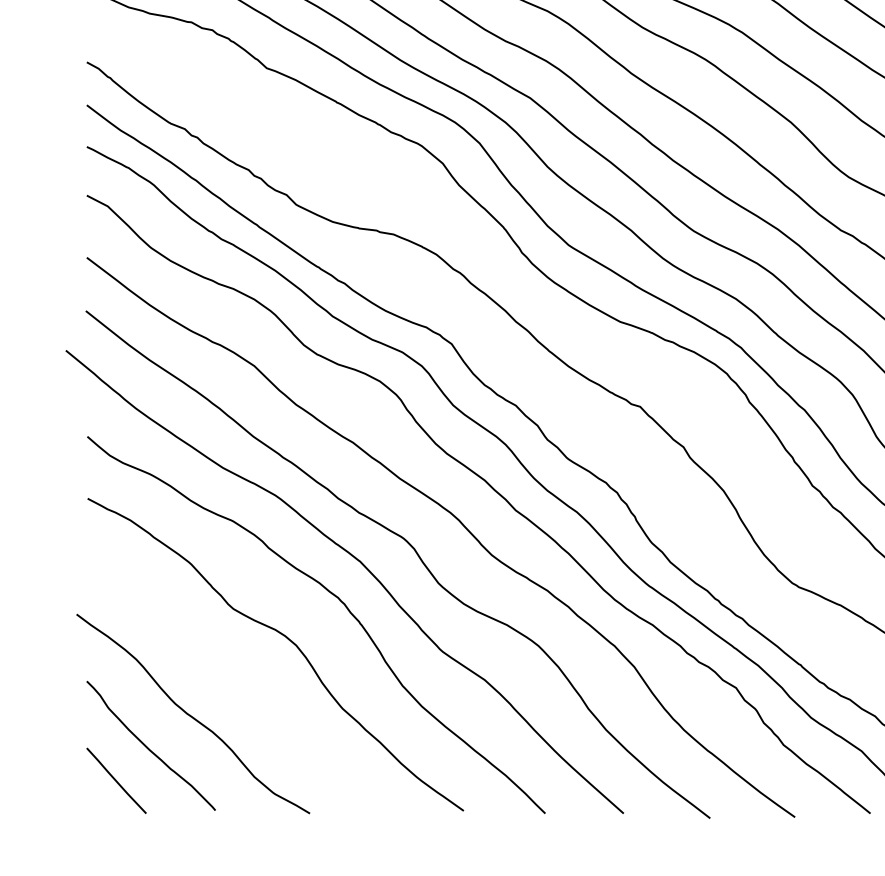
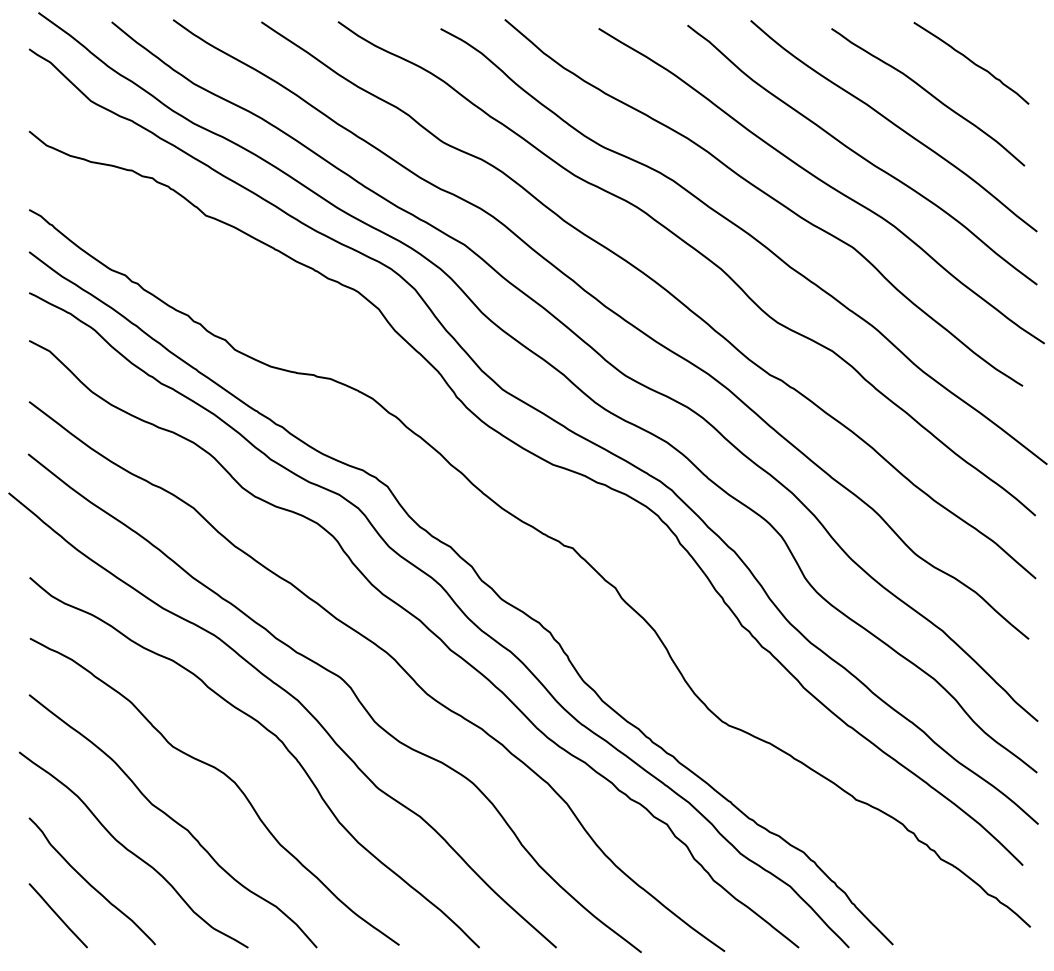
curve: (232, 683) -> (172, 820), added

